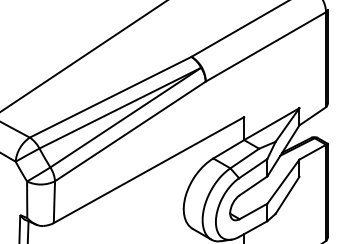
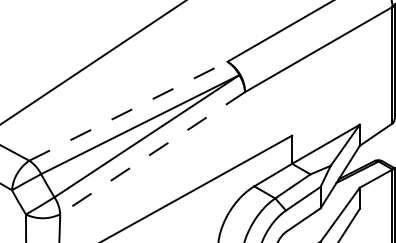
line: (111, 97) -> (129, 111), solid -> dashed
line: (130, 131) -> (152, 153), solid -> dashed

